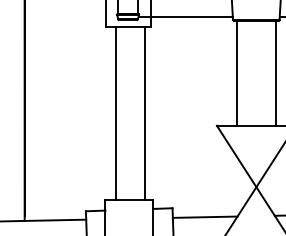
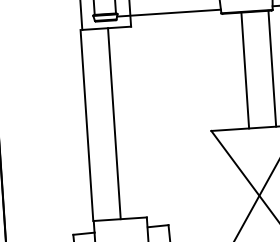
line: (237, 72) -> (245, 69), moved
line: (115, 113) -> (86, 125), moved
line: (144, 113) -> (114, 123), moved
line: (204, 216) -> (204, 231), removed

